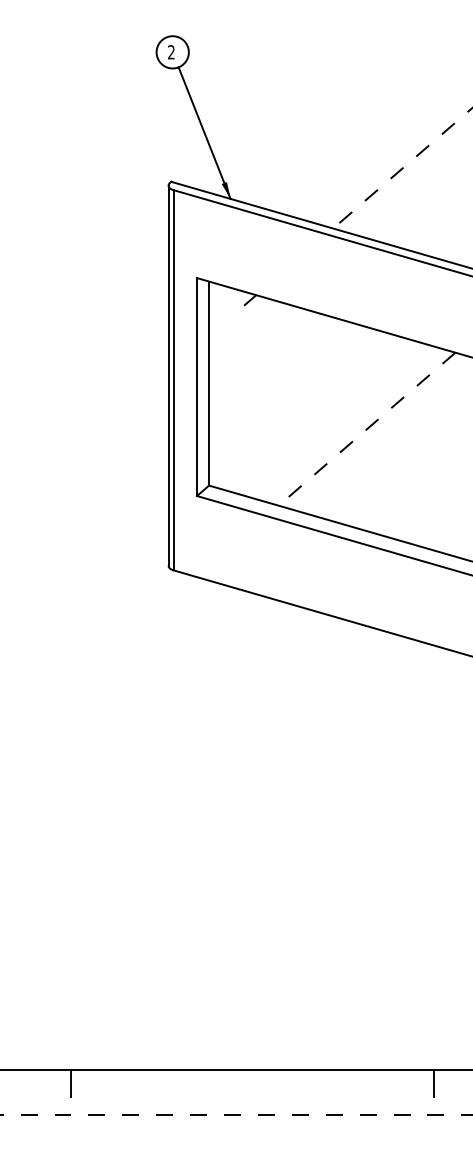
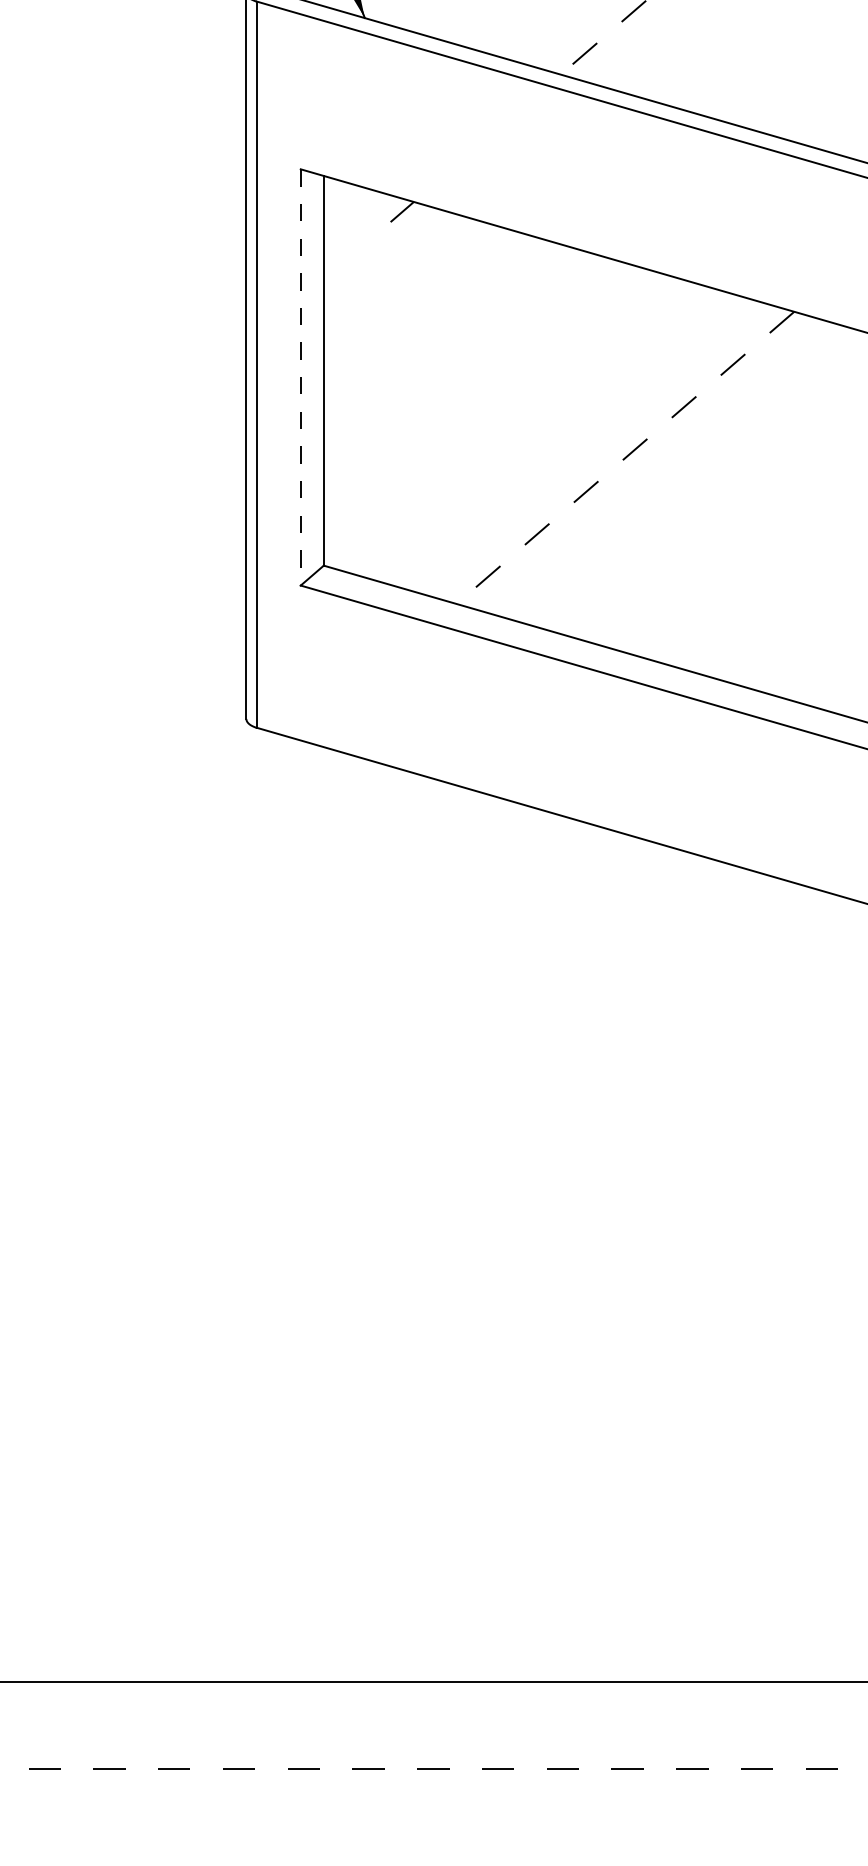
line: (197, 387) -> (301, 378), solid -> dashed
line: (71, 1083) -> (60, 1707), removed
line: (433, 1083) -> (752, 1707), removed

